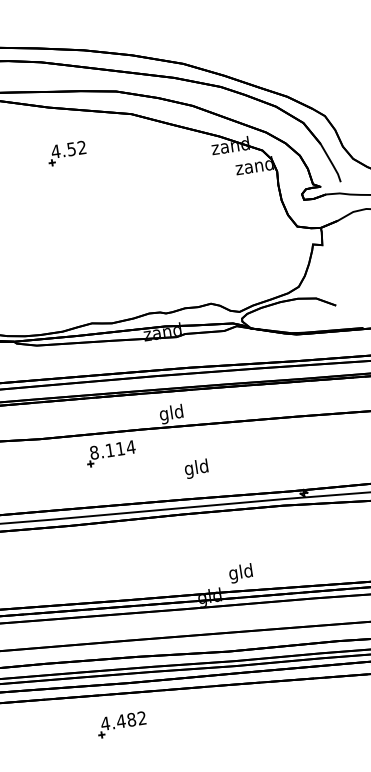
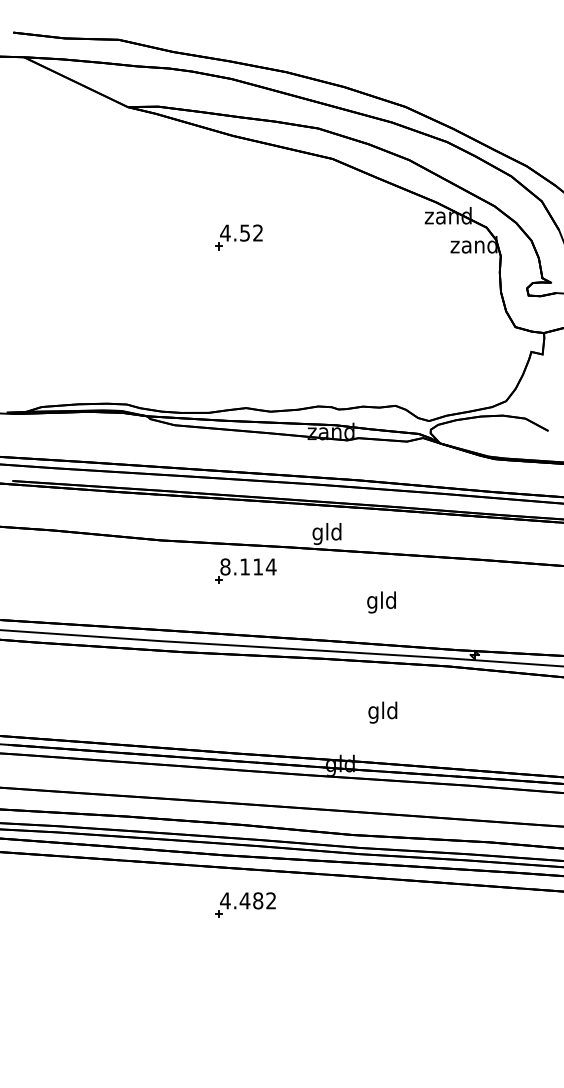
part: (66, 153) -> (238, 237), moved
text: (196, 468) -> (381, 602), moved
text: (240, 573) -> (382, 712), moved
part: (121, 724) -> (245, 904), moved

